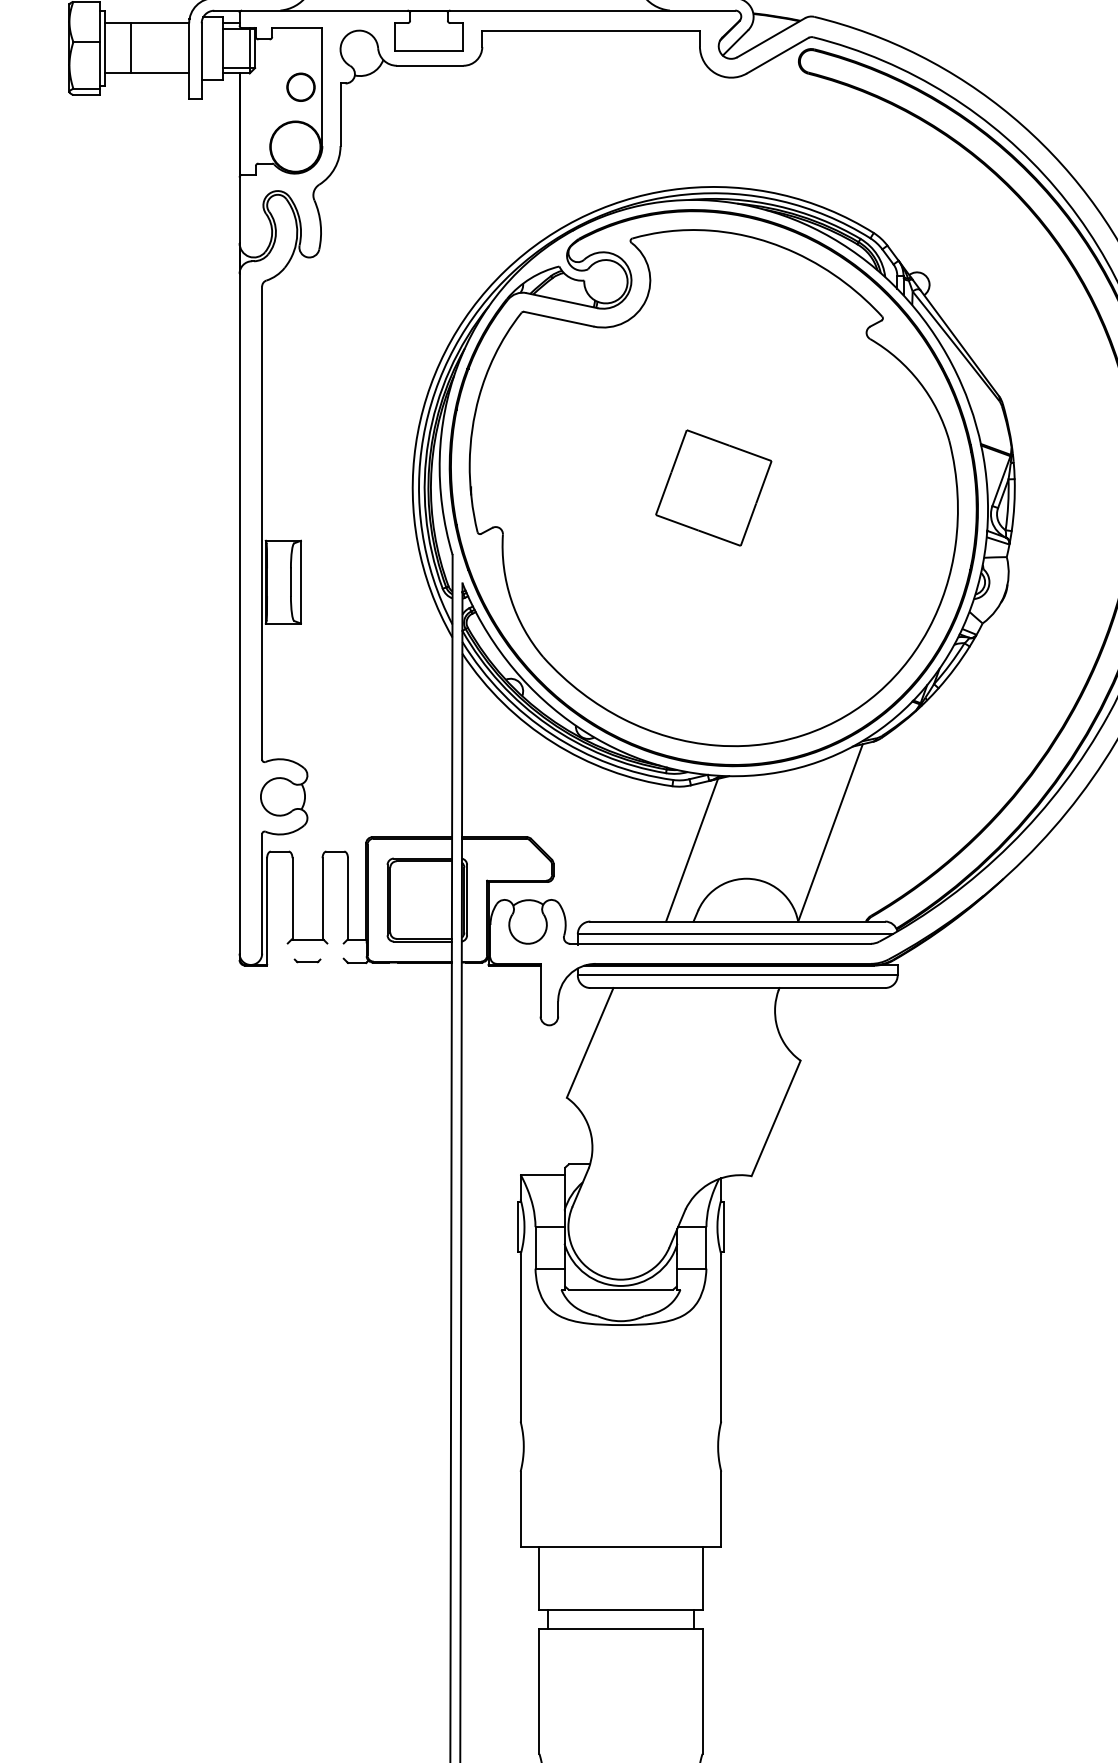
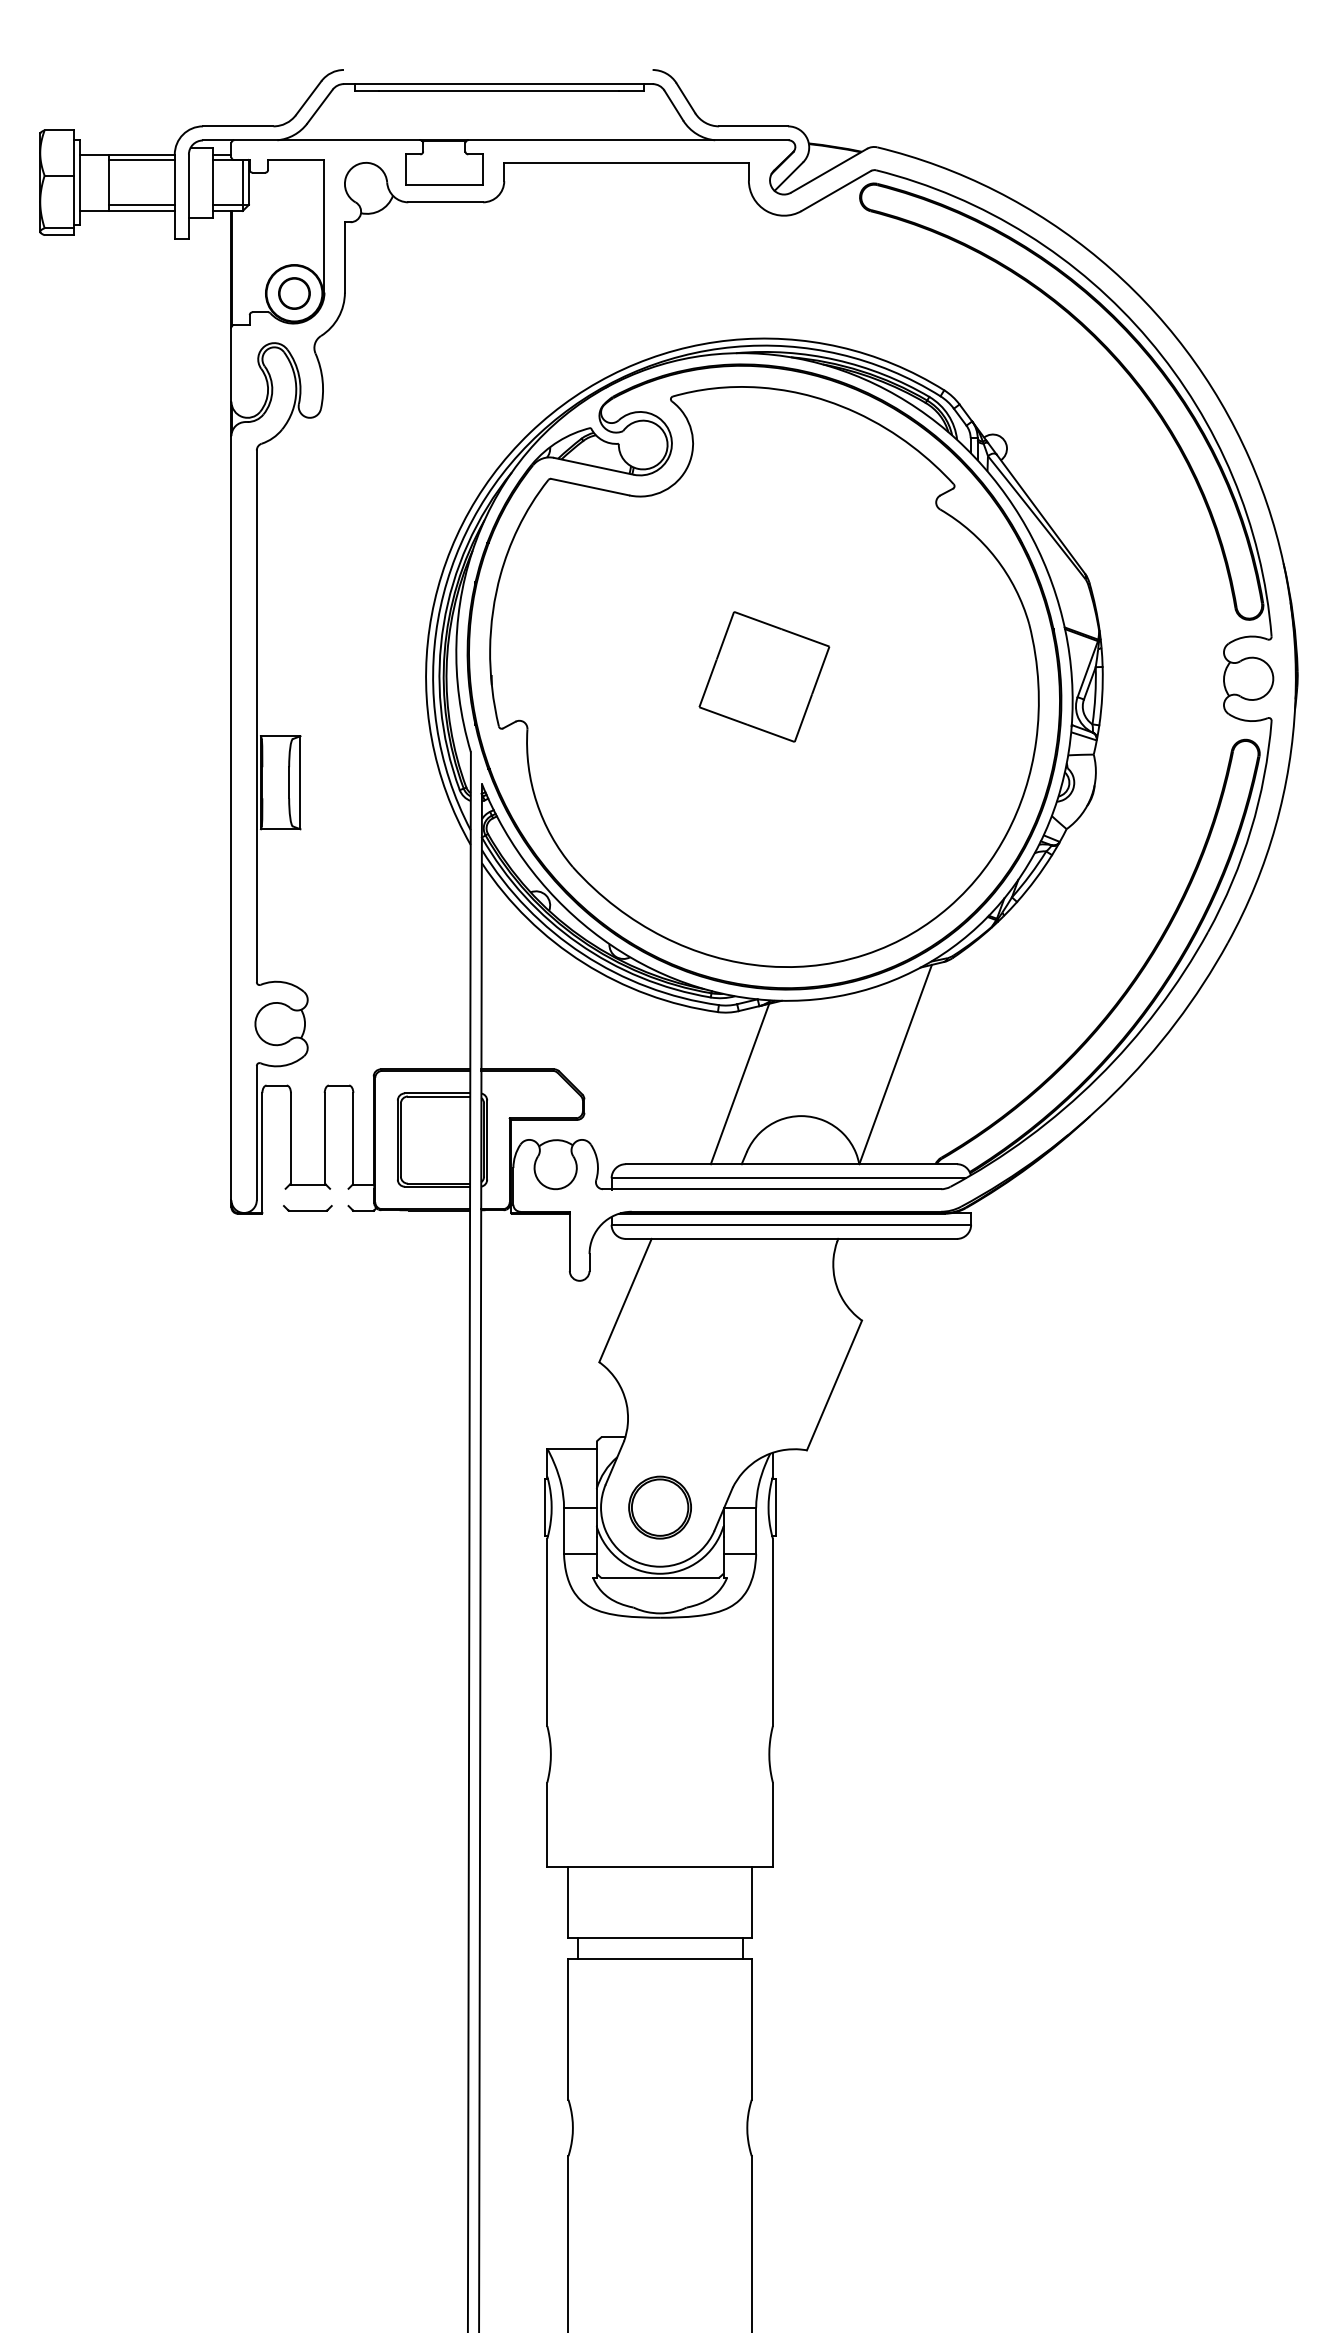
line: (159, 28) -> (141, 160), added
line: (159, 68) -> (141, 205), added
circle: (301, 87) -> (294, 293), moved
part: (307, 960) -> (307, 1208), size x1.67
part: (620, 1226) -> (659, 1507), added

